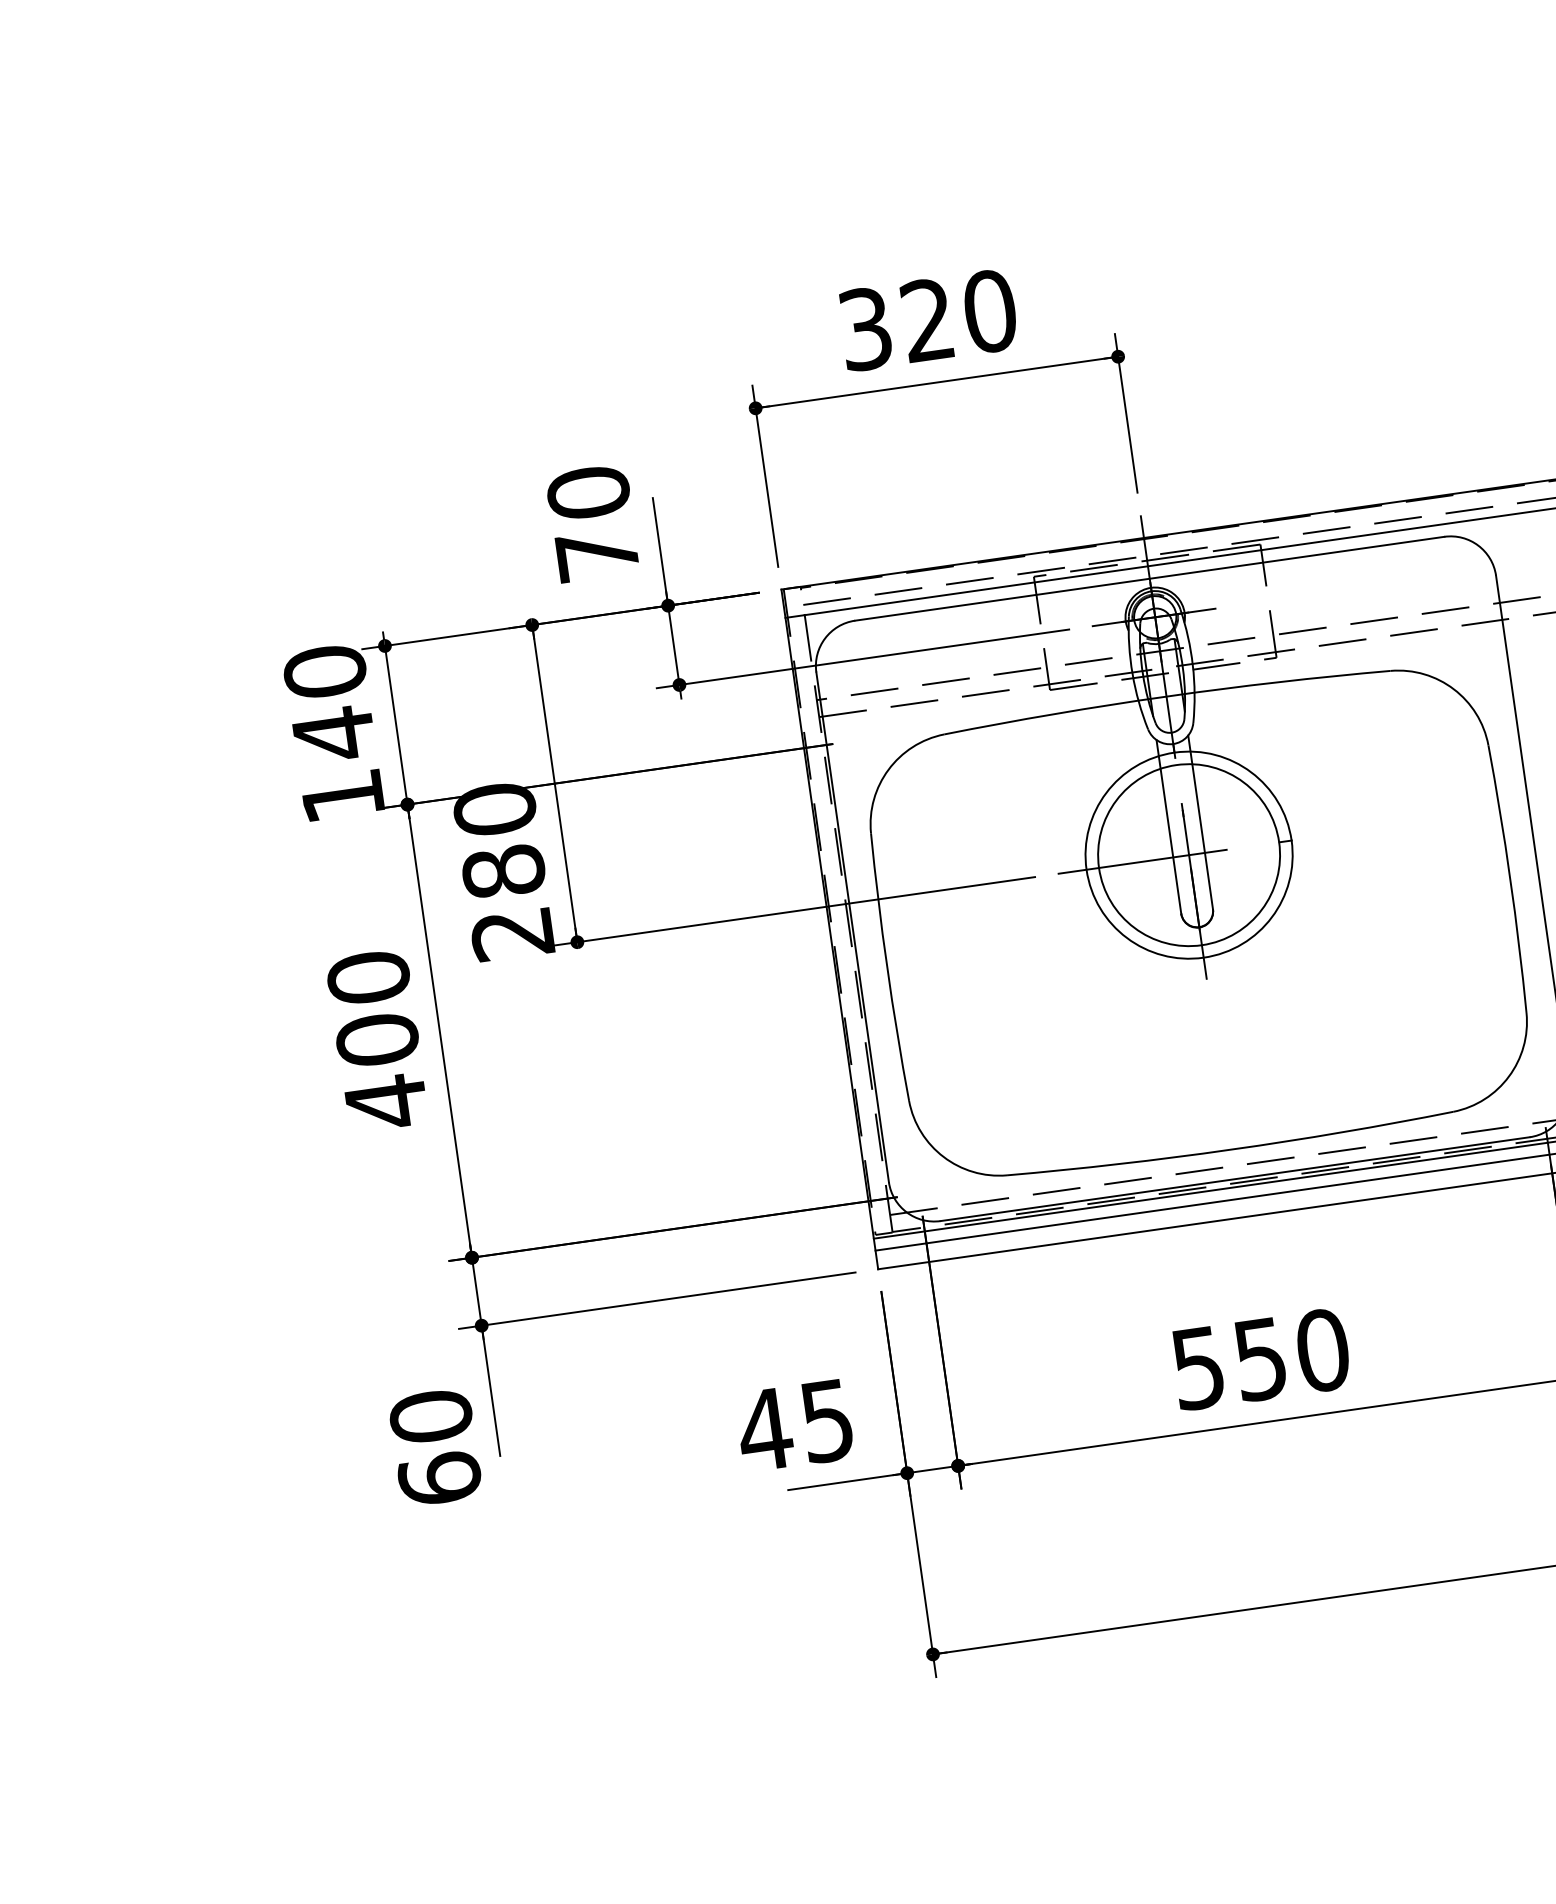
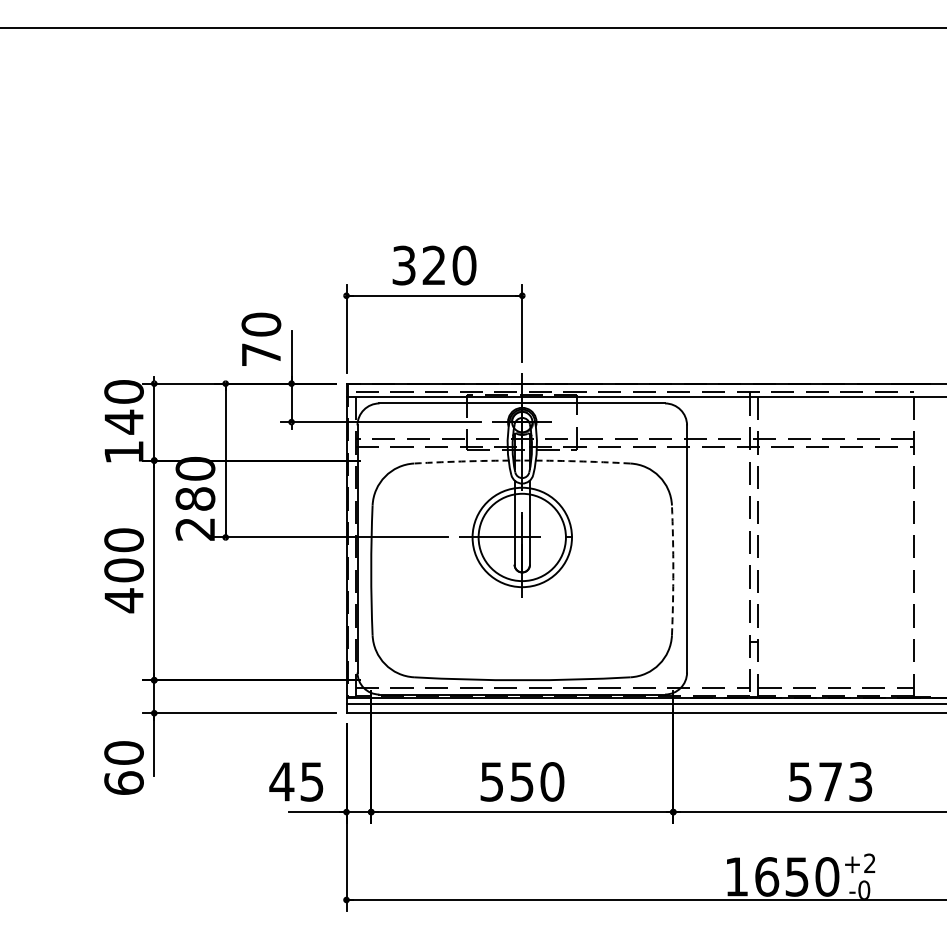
arc: (1166, 696) -> (522, 460), solid -> dashed
arc: (1510, 878) -> (673, 570), solid -> dashed

